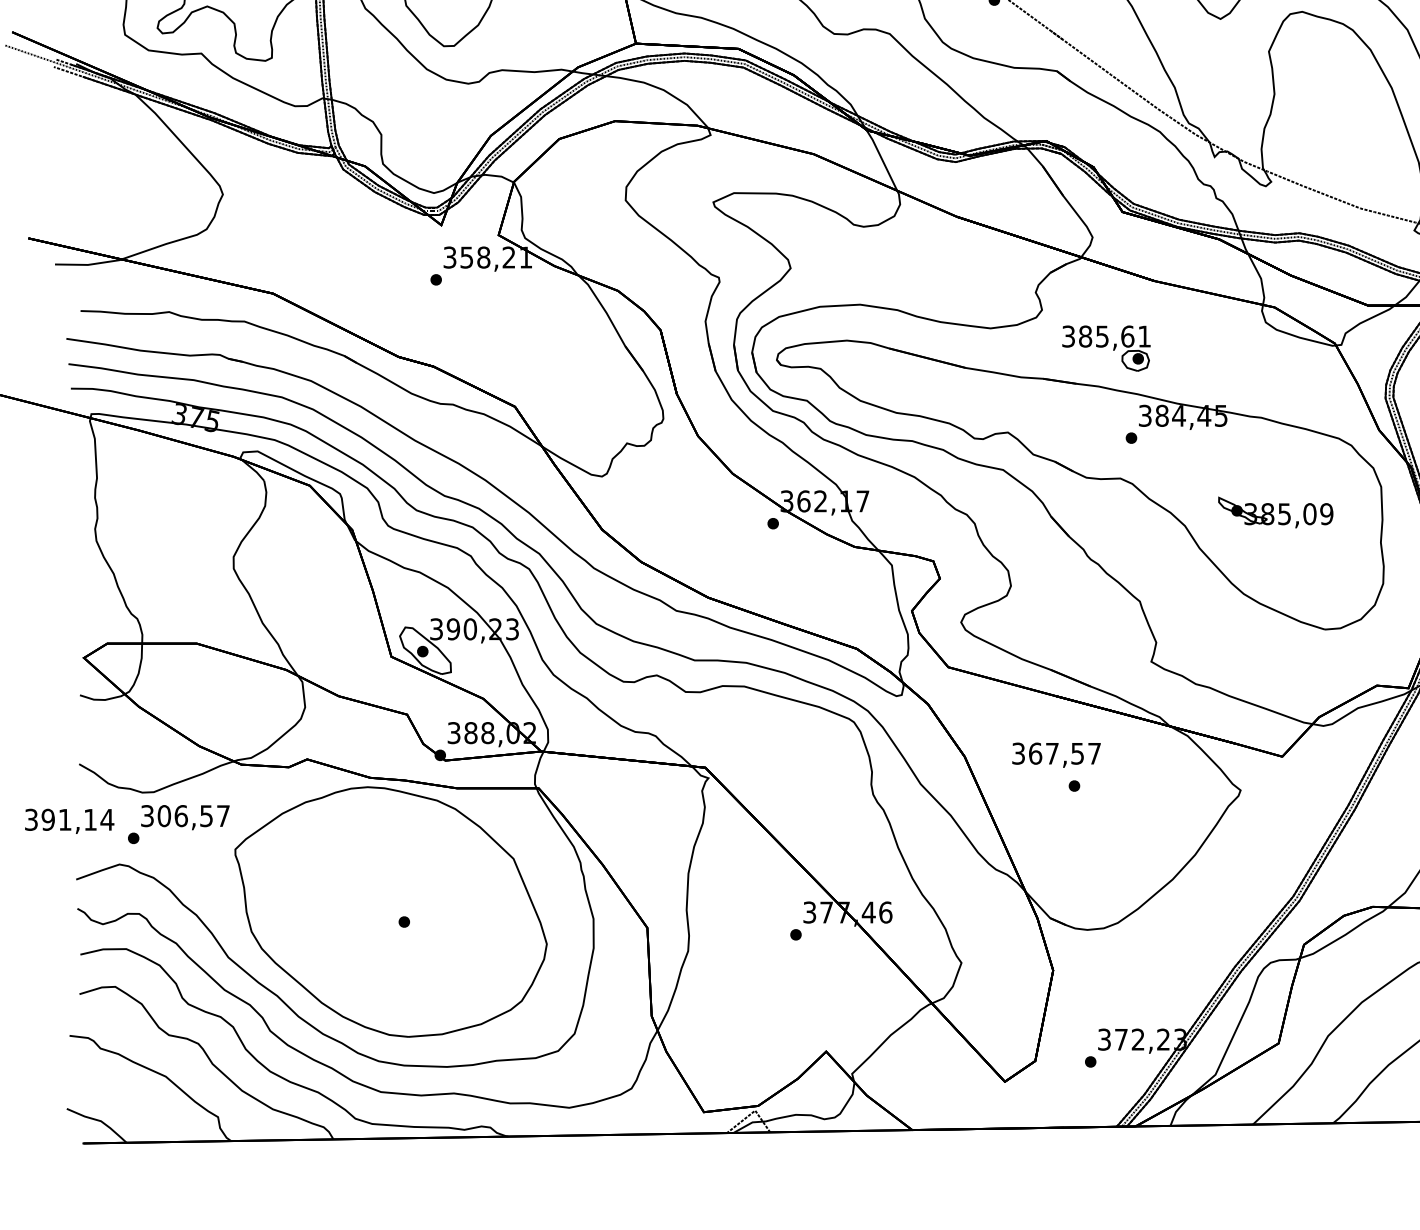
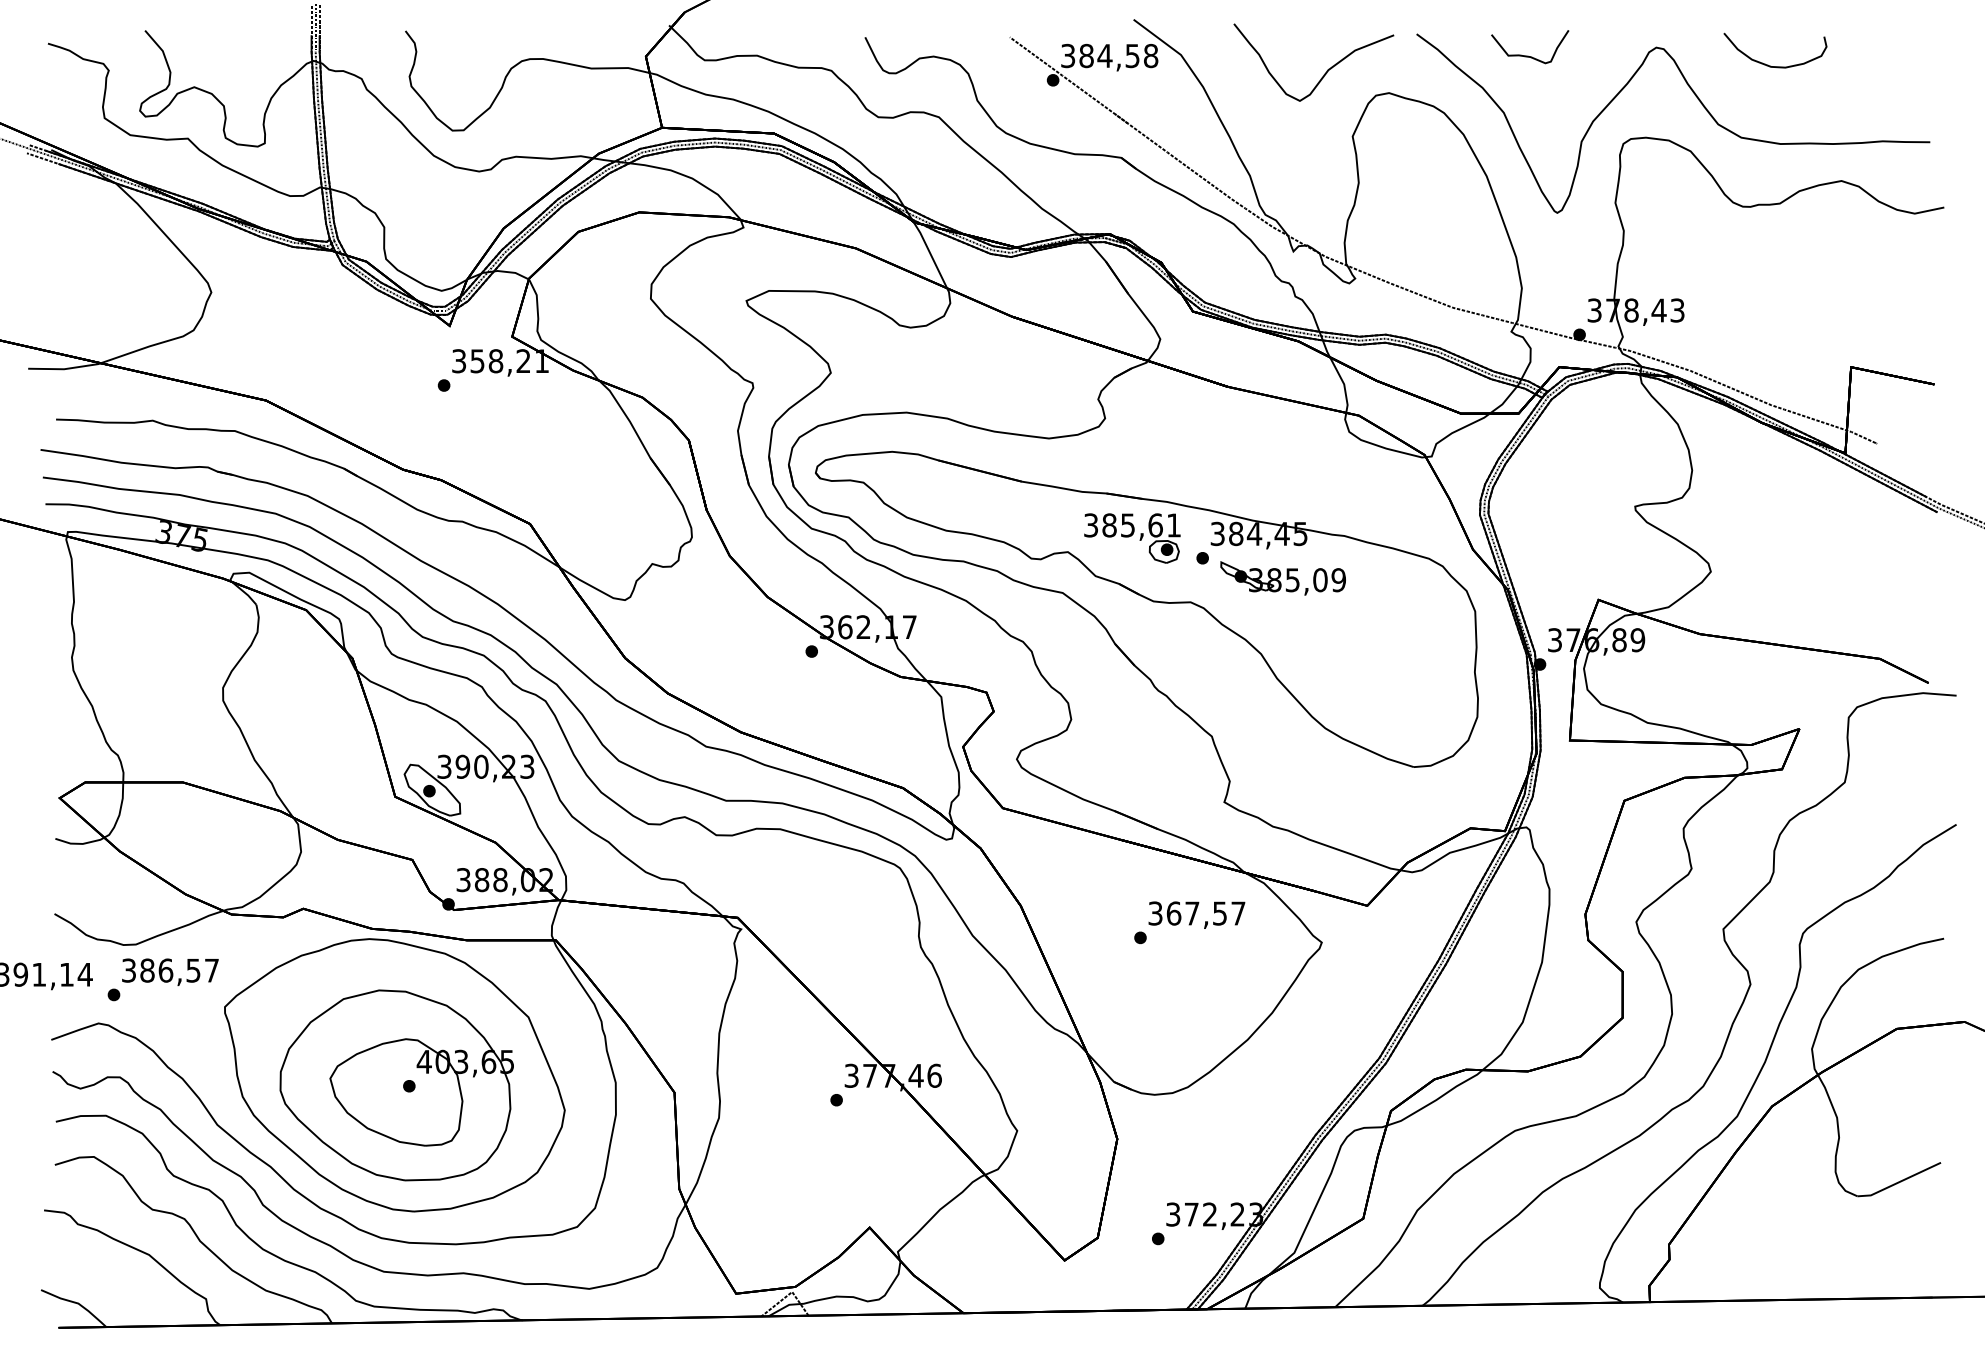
part: (1106, 348) -> (1132, 538), moved
part: (1275, 512) -> (1282, 578), moved
text: (1056, 754) -> (1196, 914), moved
text: (164, 815) -> (147, 970), 306,57 -> 386,57
part: (392, 921) -> (396, 1085), added

